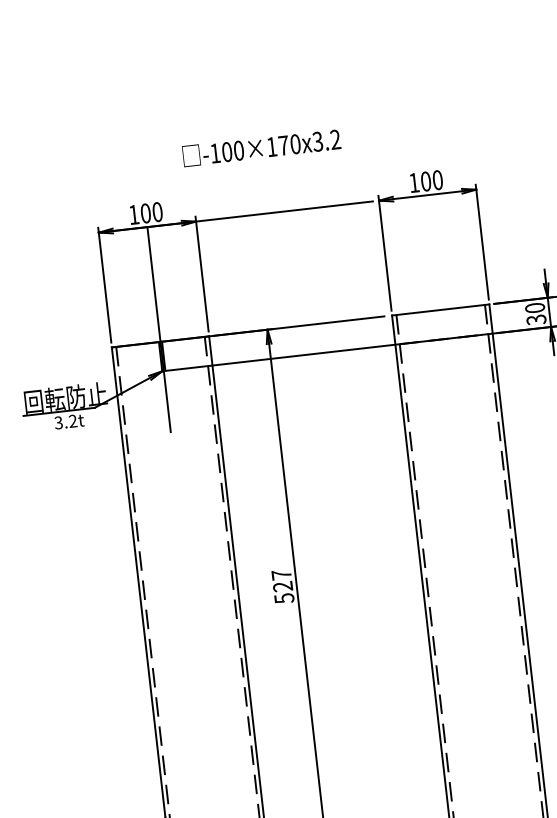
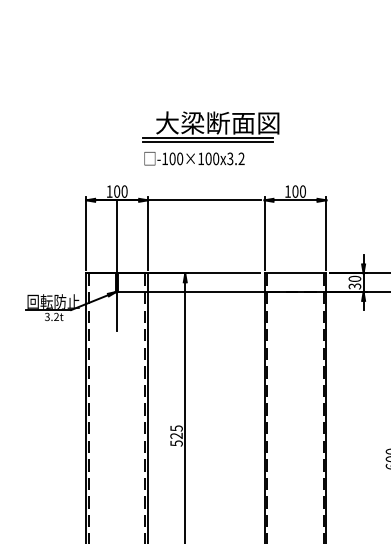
part: (280, 94) -> (210, 126), added
text: (283, 145) -> (208, 158), -100×170x3.2 -> -100×100x3.2
text: (281, 575) -> (176, 428), 527 -> 525

